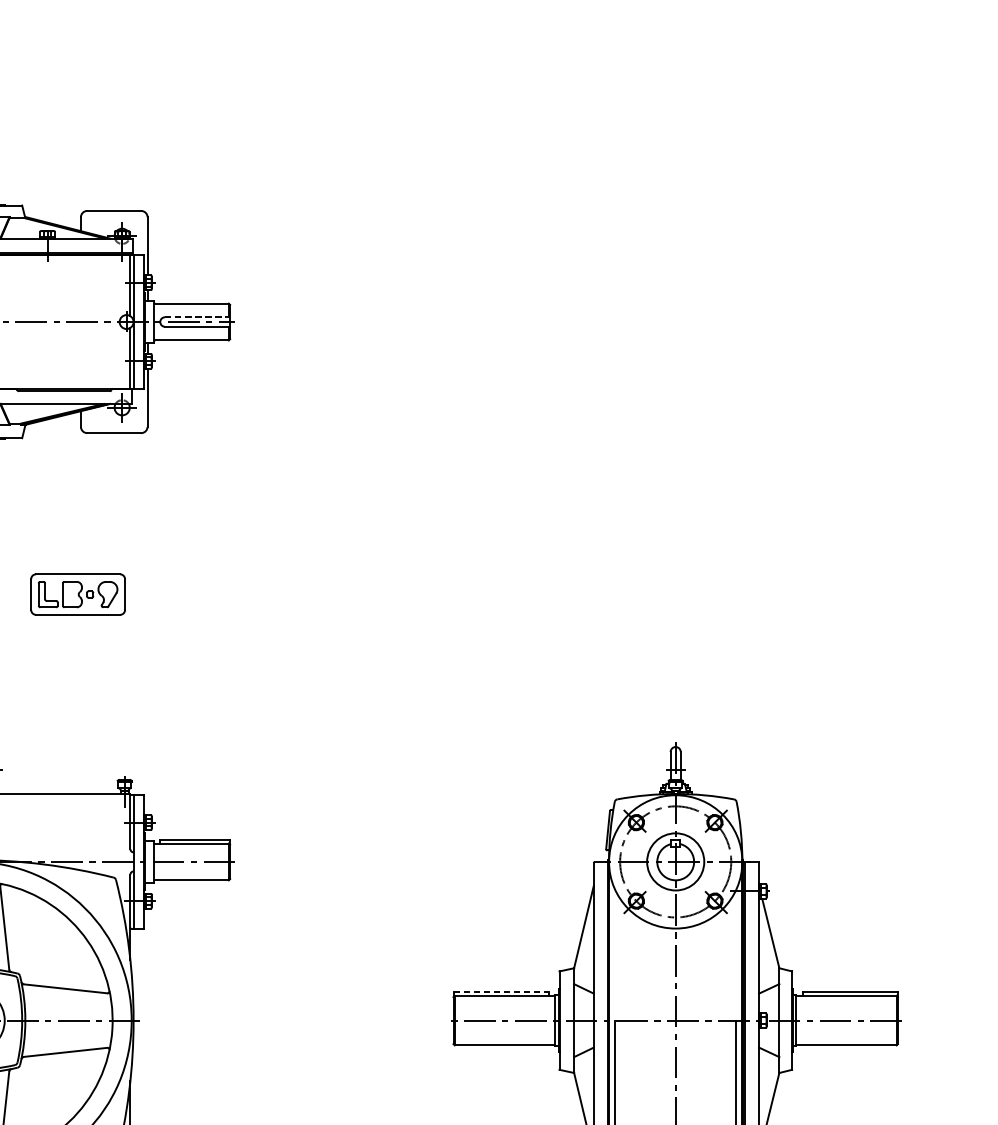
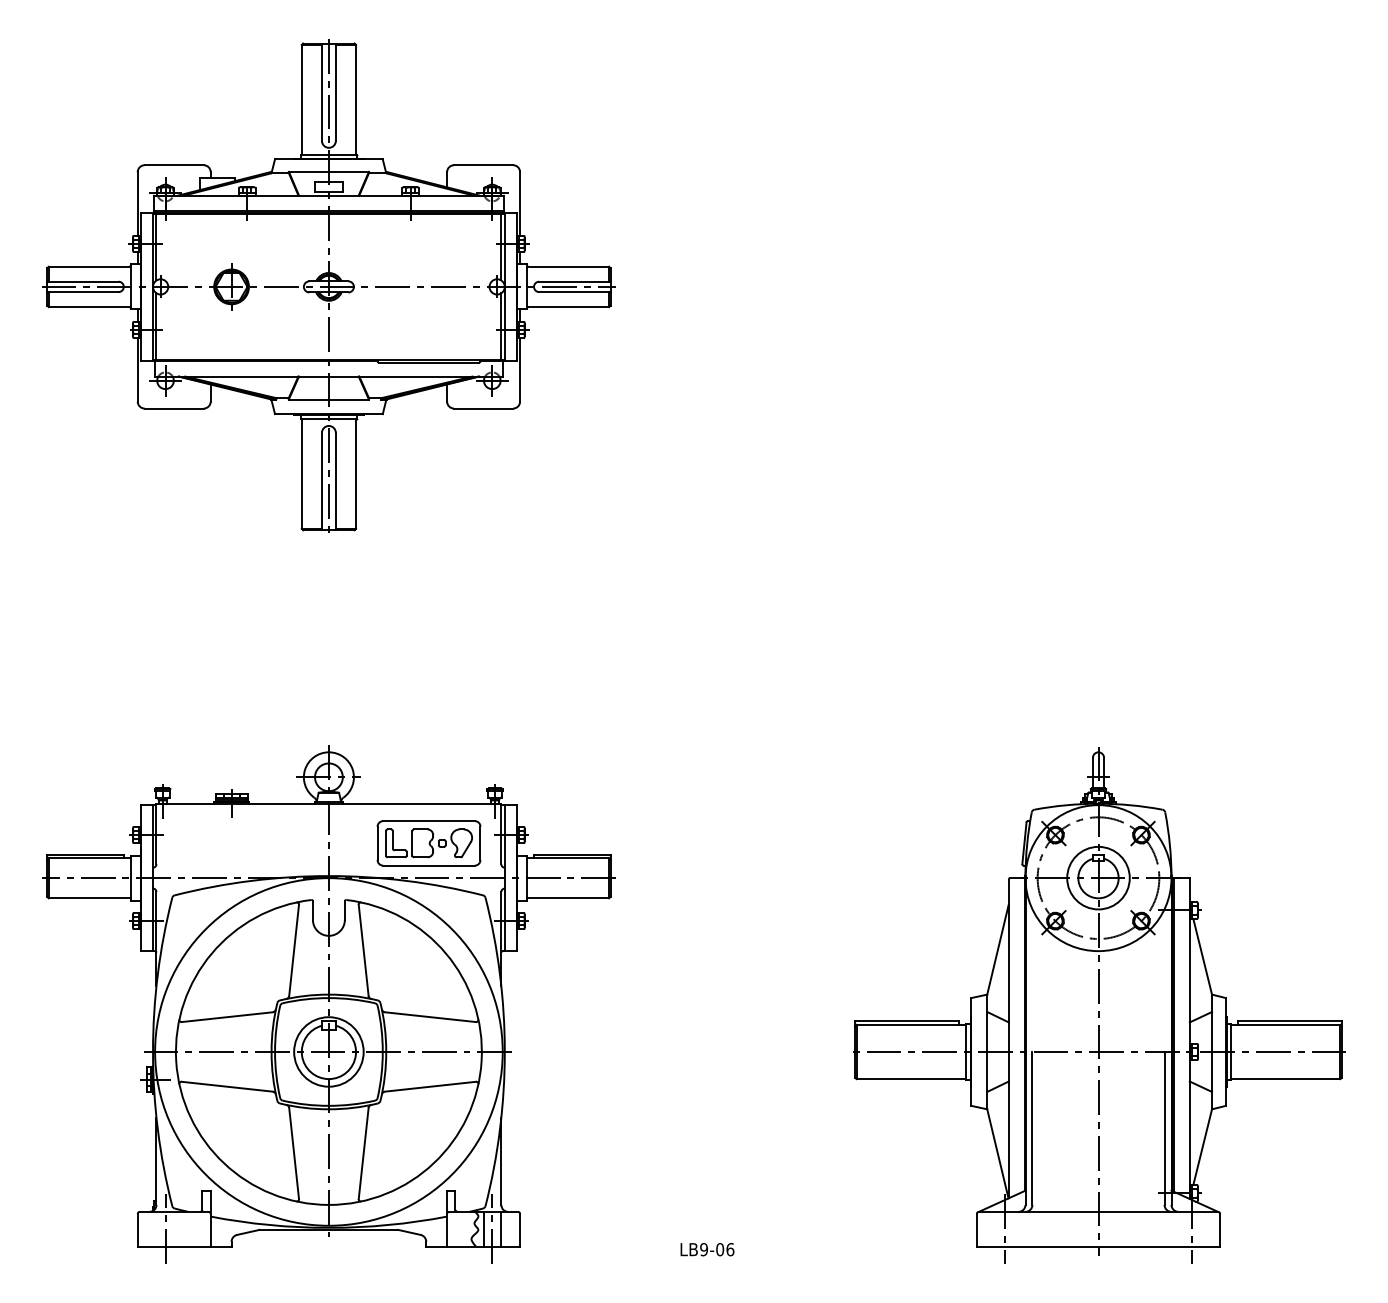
line: (197, 317) -> (574, 281), dashed -> solid
part: (77, 594) -> (428, 843), moved
line: (501, 991) -> (907, 1020), dashed -> solid

